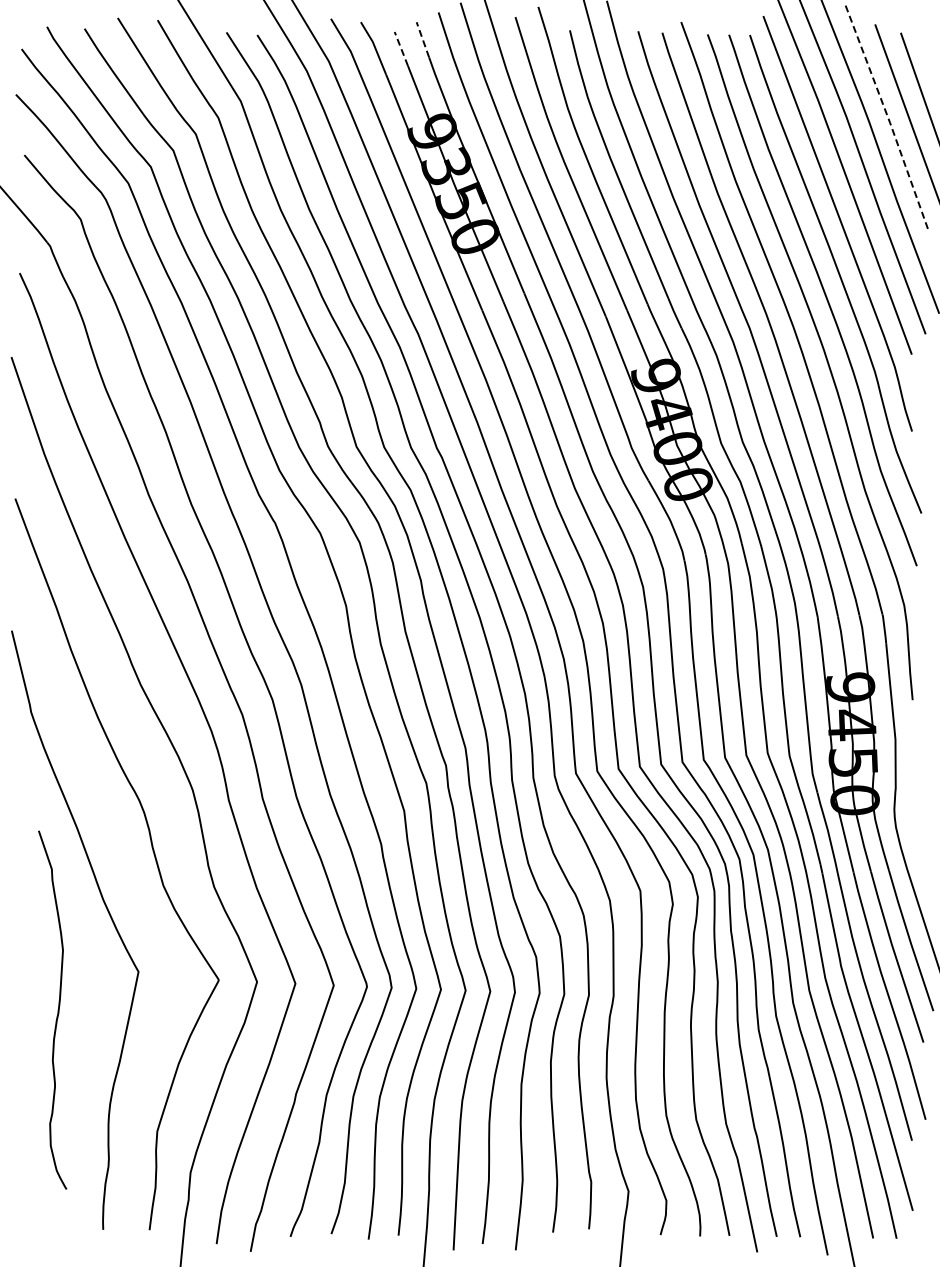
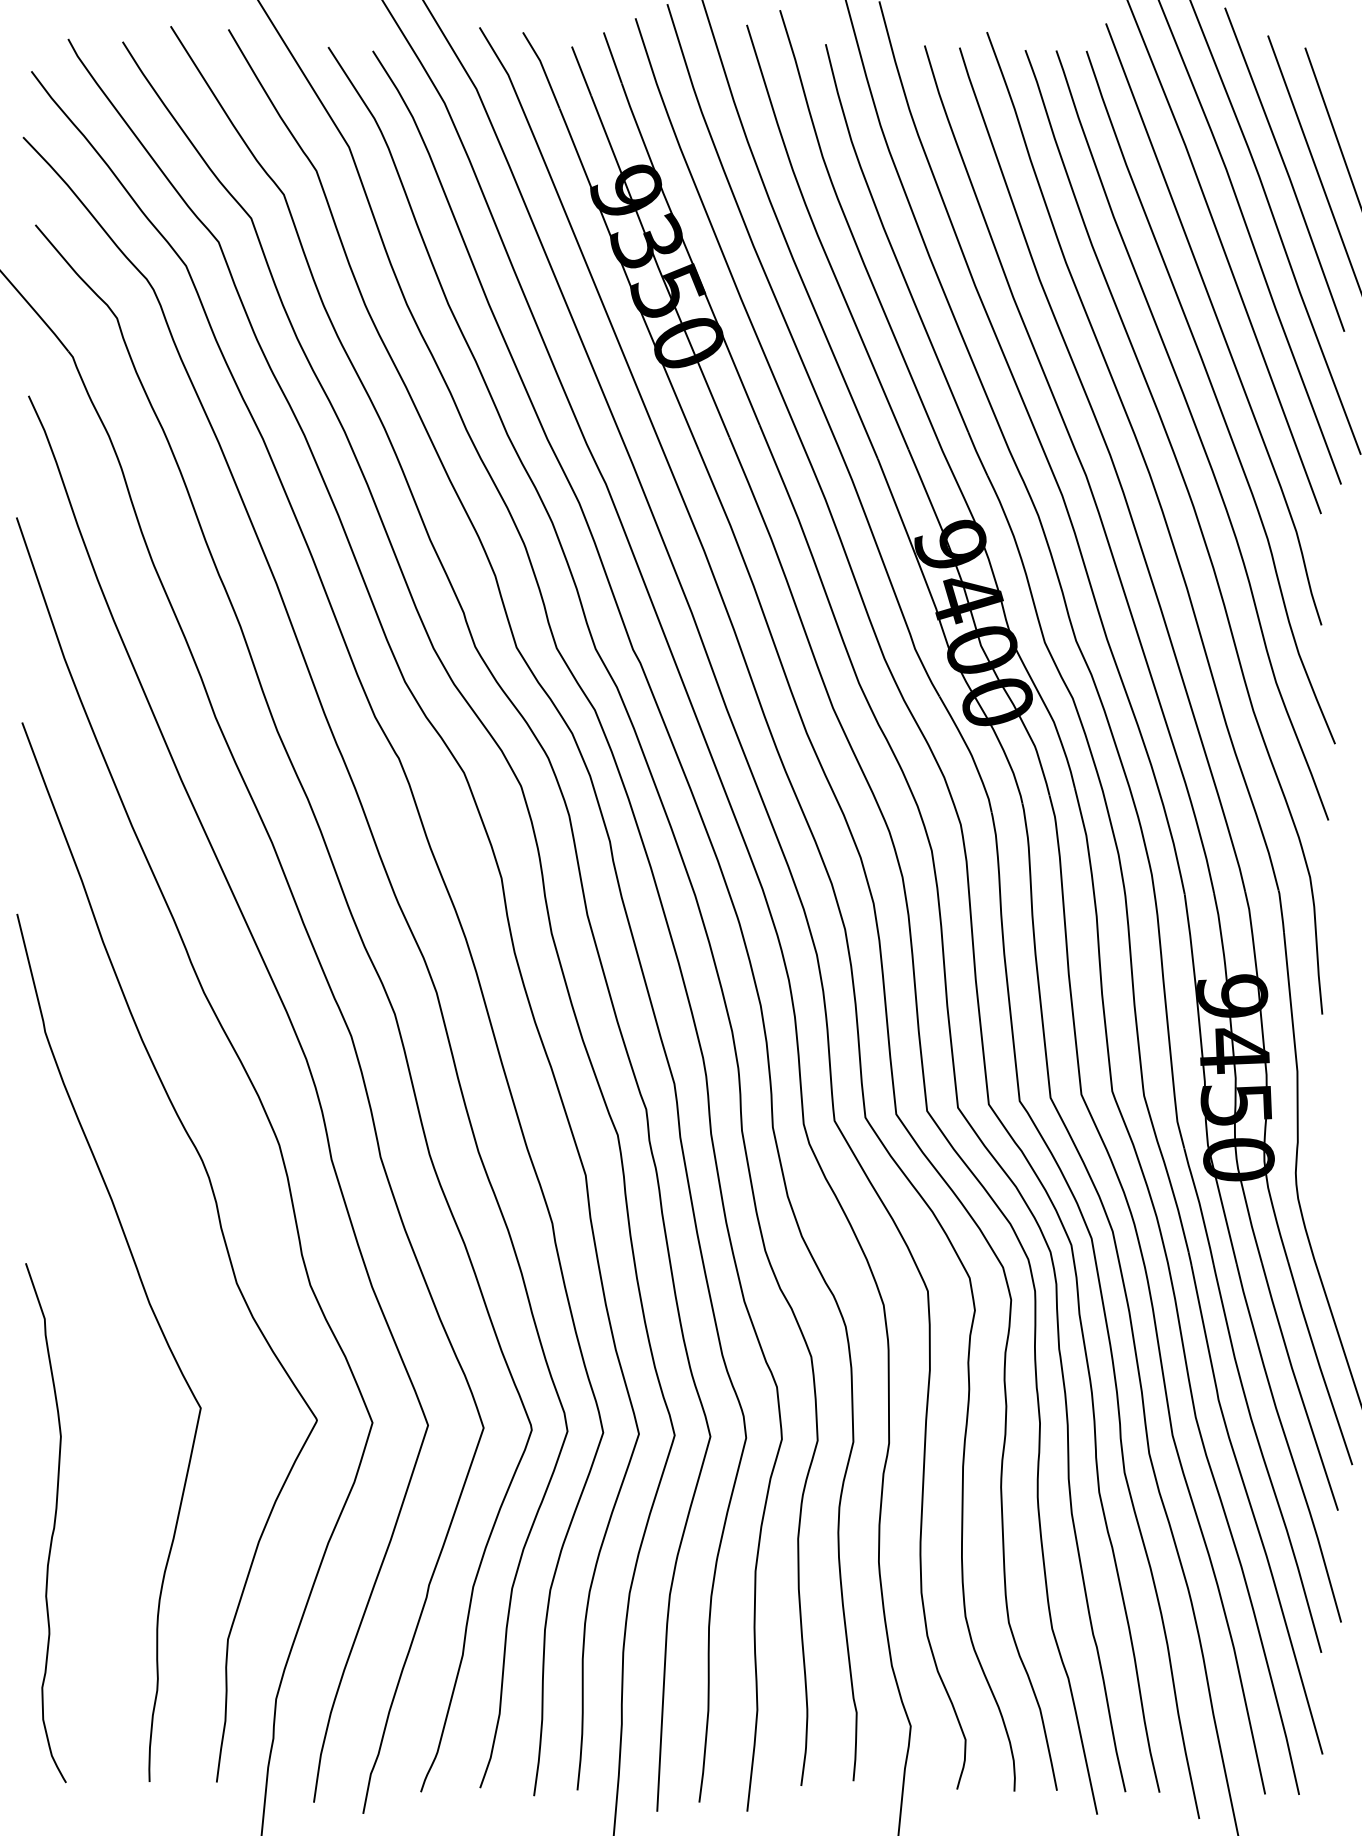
line: (422, 39) -> (612, 57), dashed -> solid
line: (401, 48) -> (581, 70), dashed -> solid
line: (887, 117) -> (1285, 170), dashed -> solid
curve: (57, 1009) -> (52, 1522), moved

